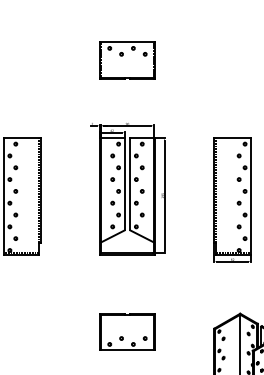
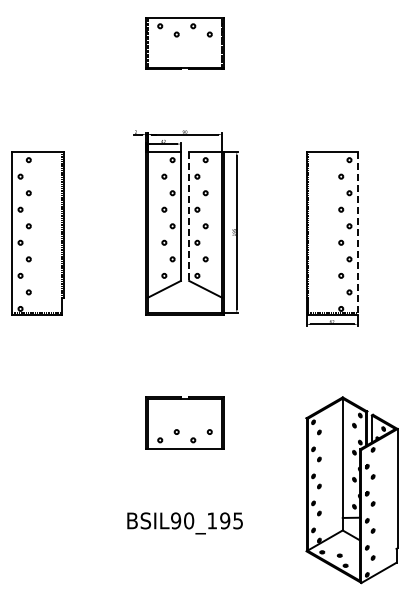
line: (130, 184) -> (189, 216), solid -> dashed
line: (250, 196) -> (357, 233), solid -> dashed

